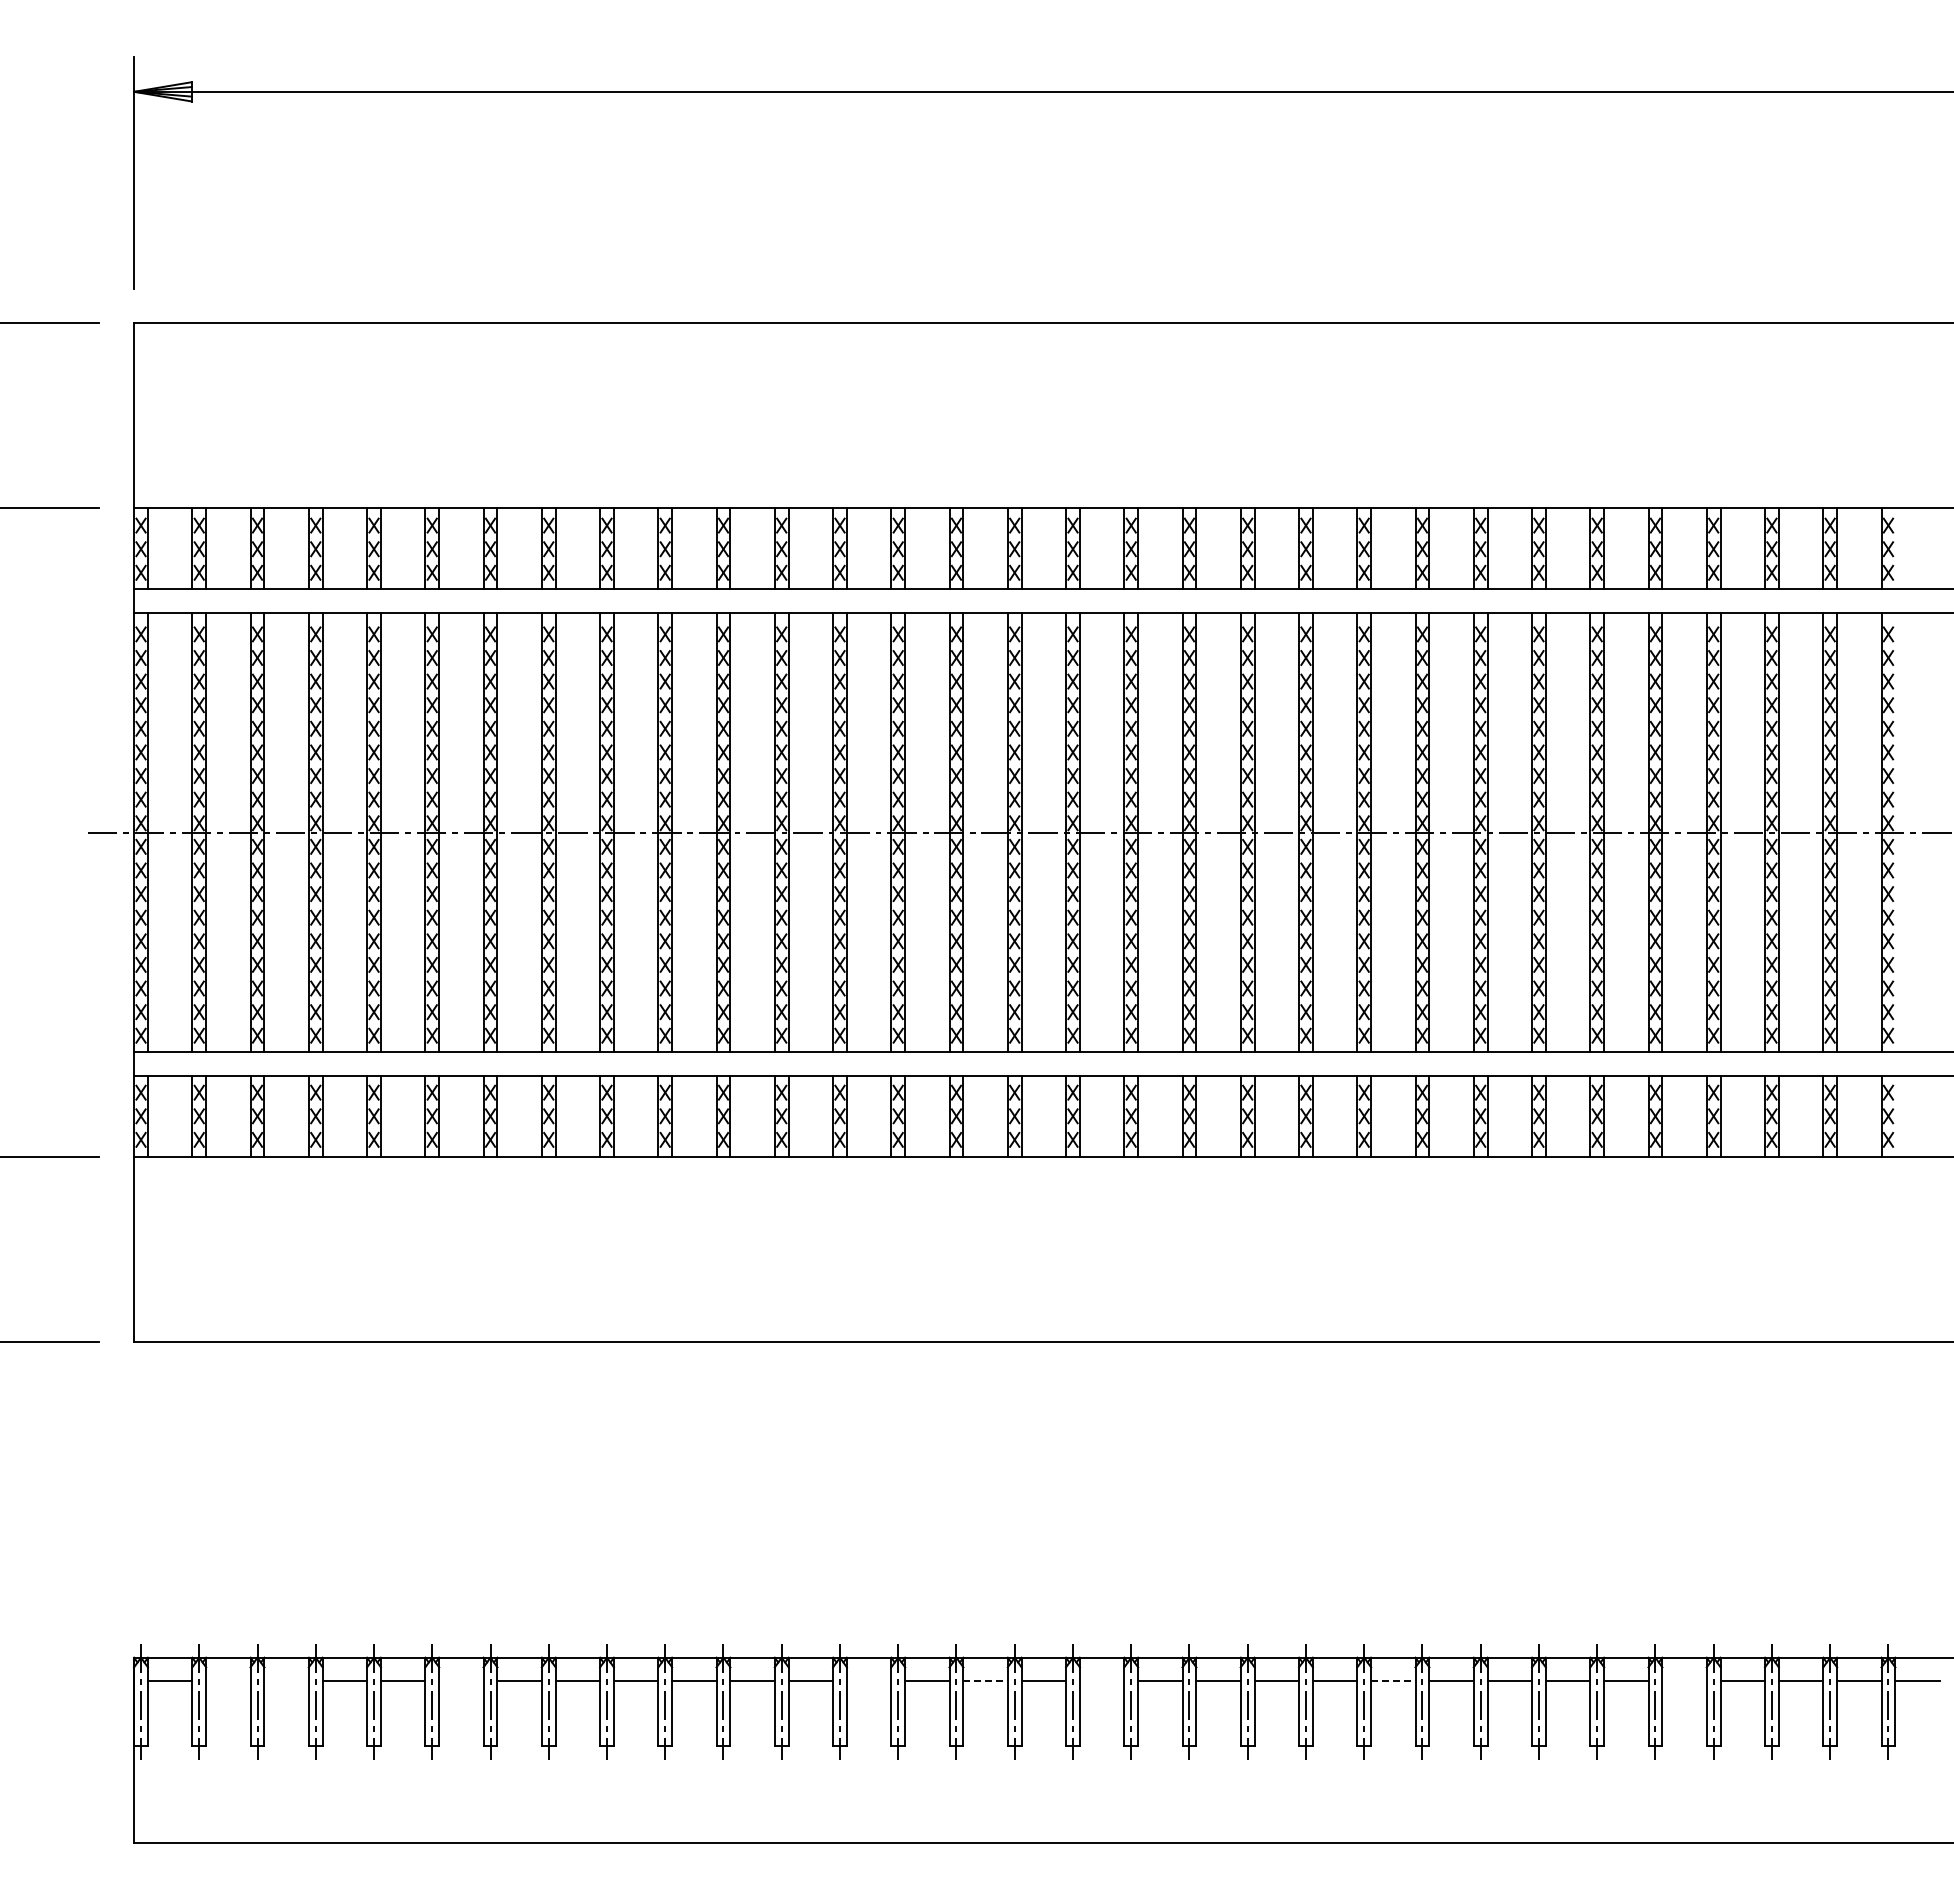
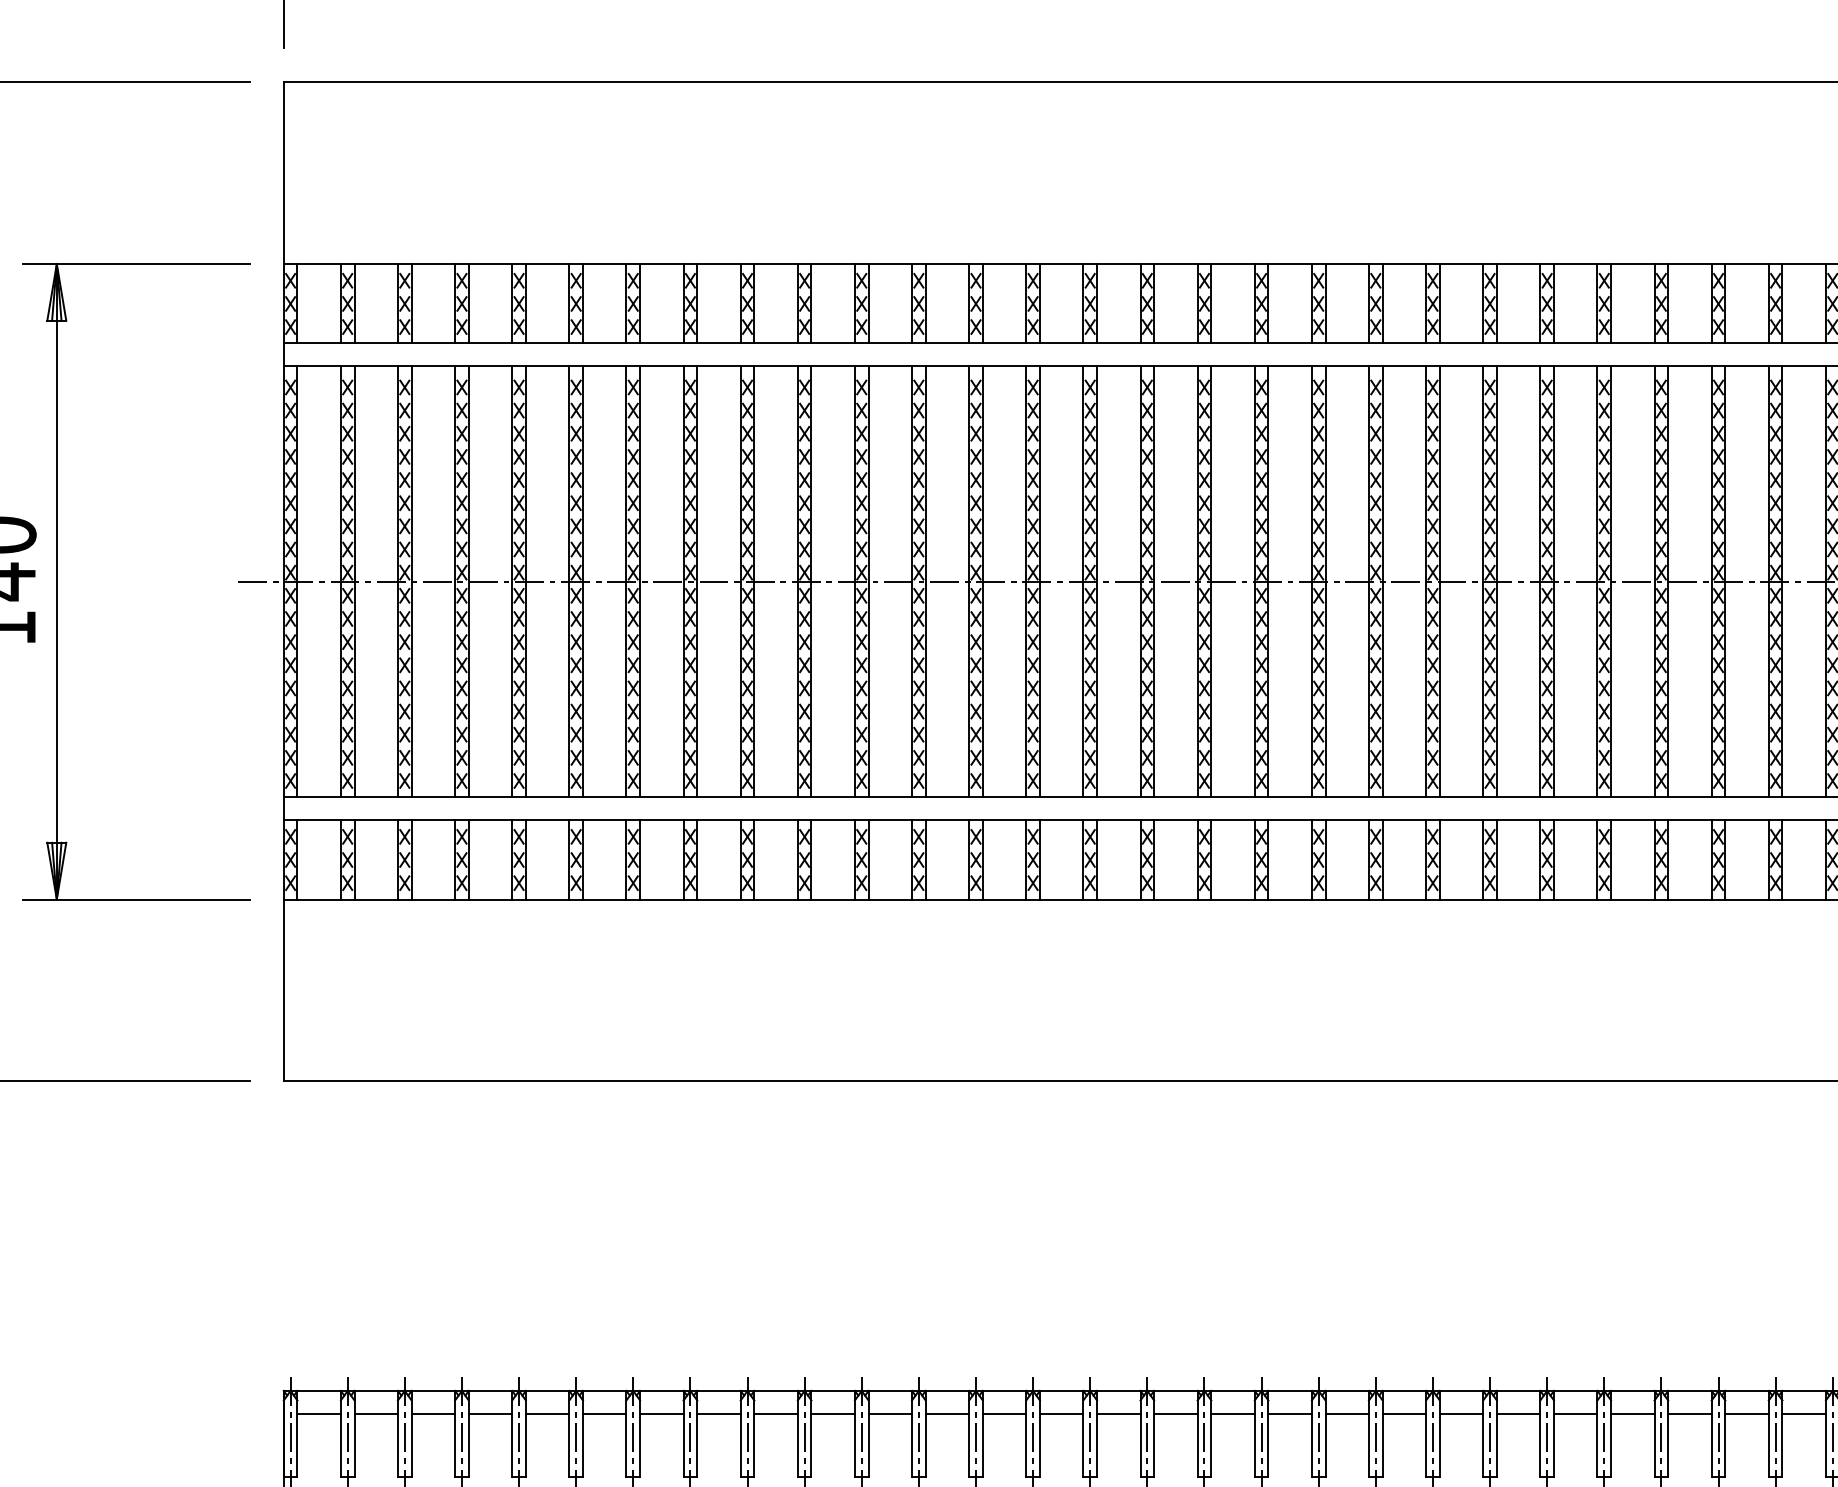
line: (228, 1680) -> (376, 1413), added
line: (286, 1680) -> (433, 1413), added
line: (461, 1680) -> (604, 1413), added
line: (868, 1680) -> (1003, 1413), added
line: (986, 1680) -> (1119, 1413), dashed -> solid
line: (1101, 1680) -> (1232, 1413), added
line: (1393, 1680) -> (1518, 1413), dashed -> solid
line: (1684, 1680) -> (1804, 1413), added

